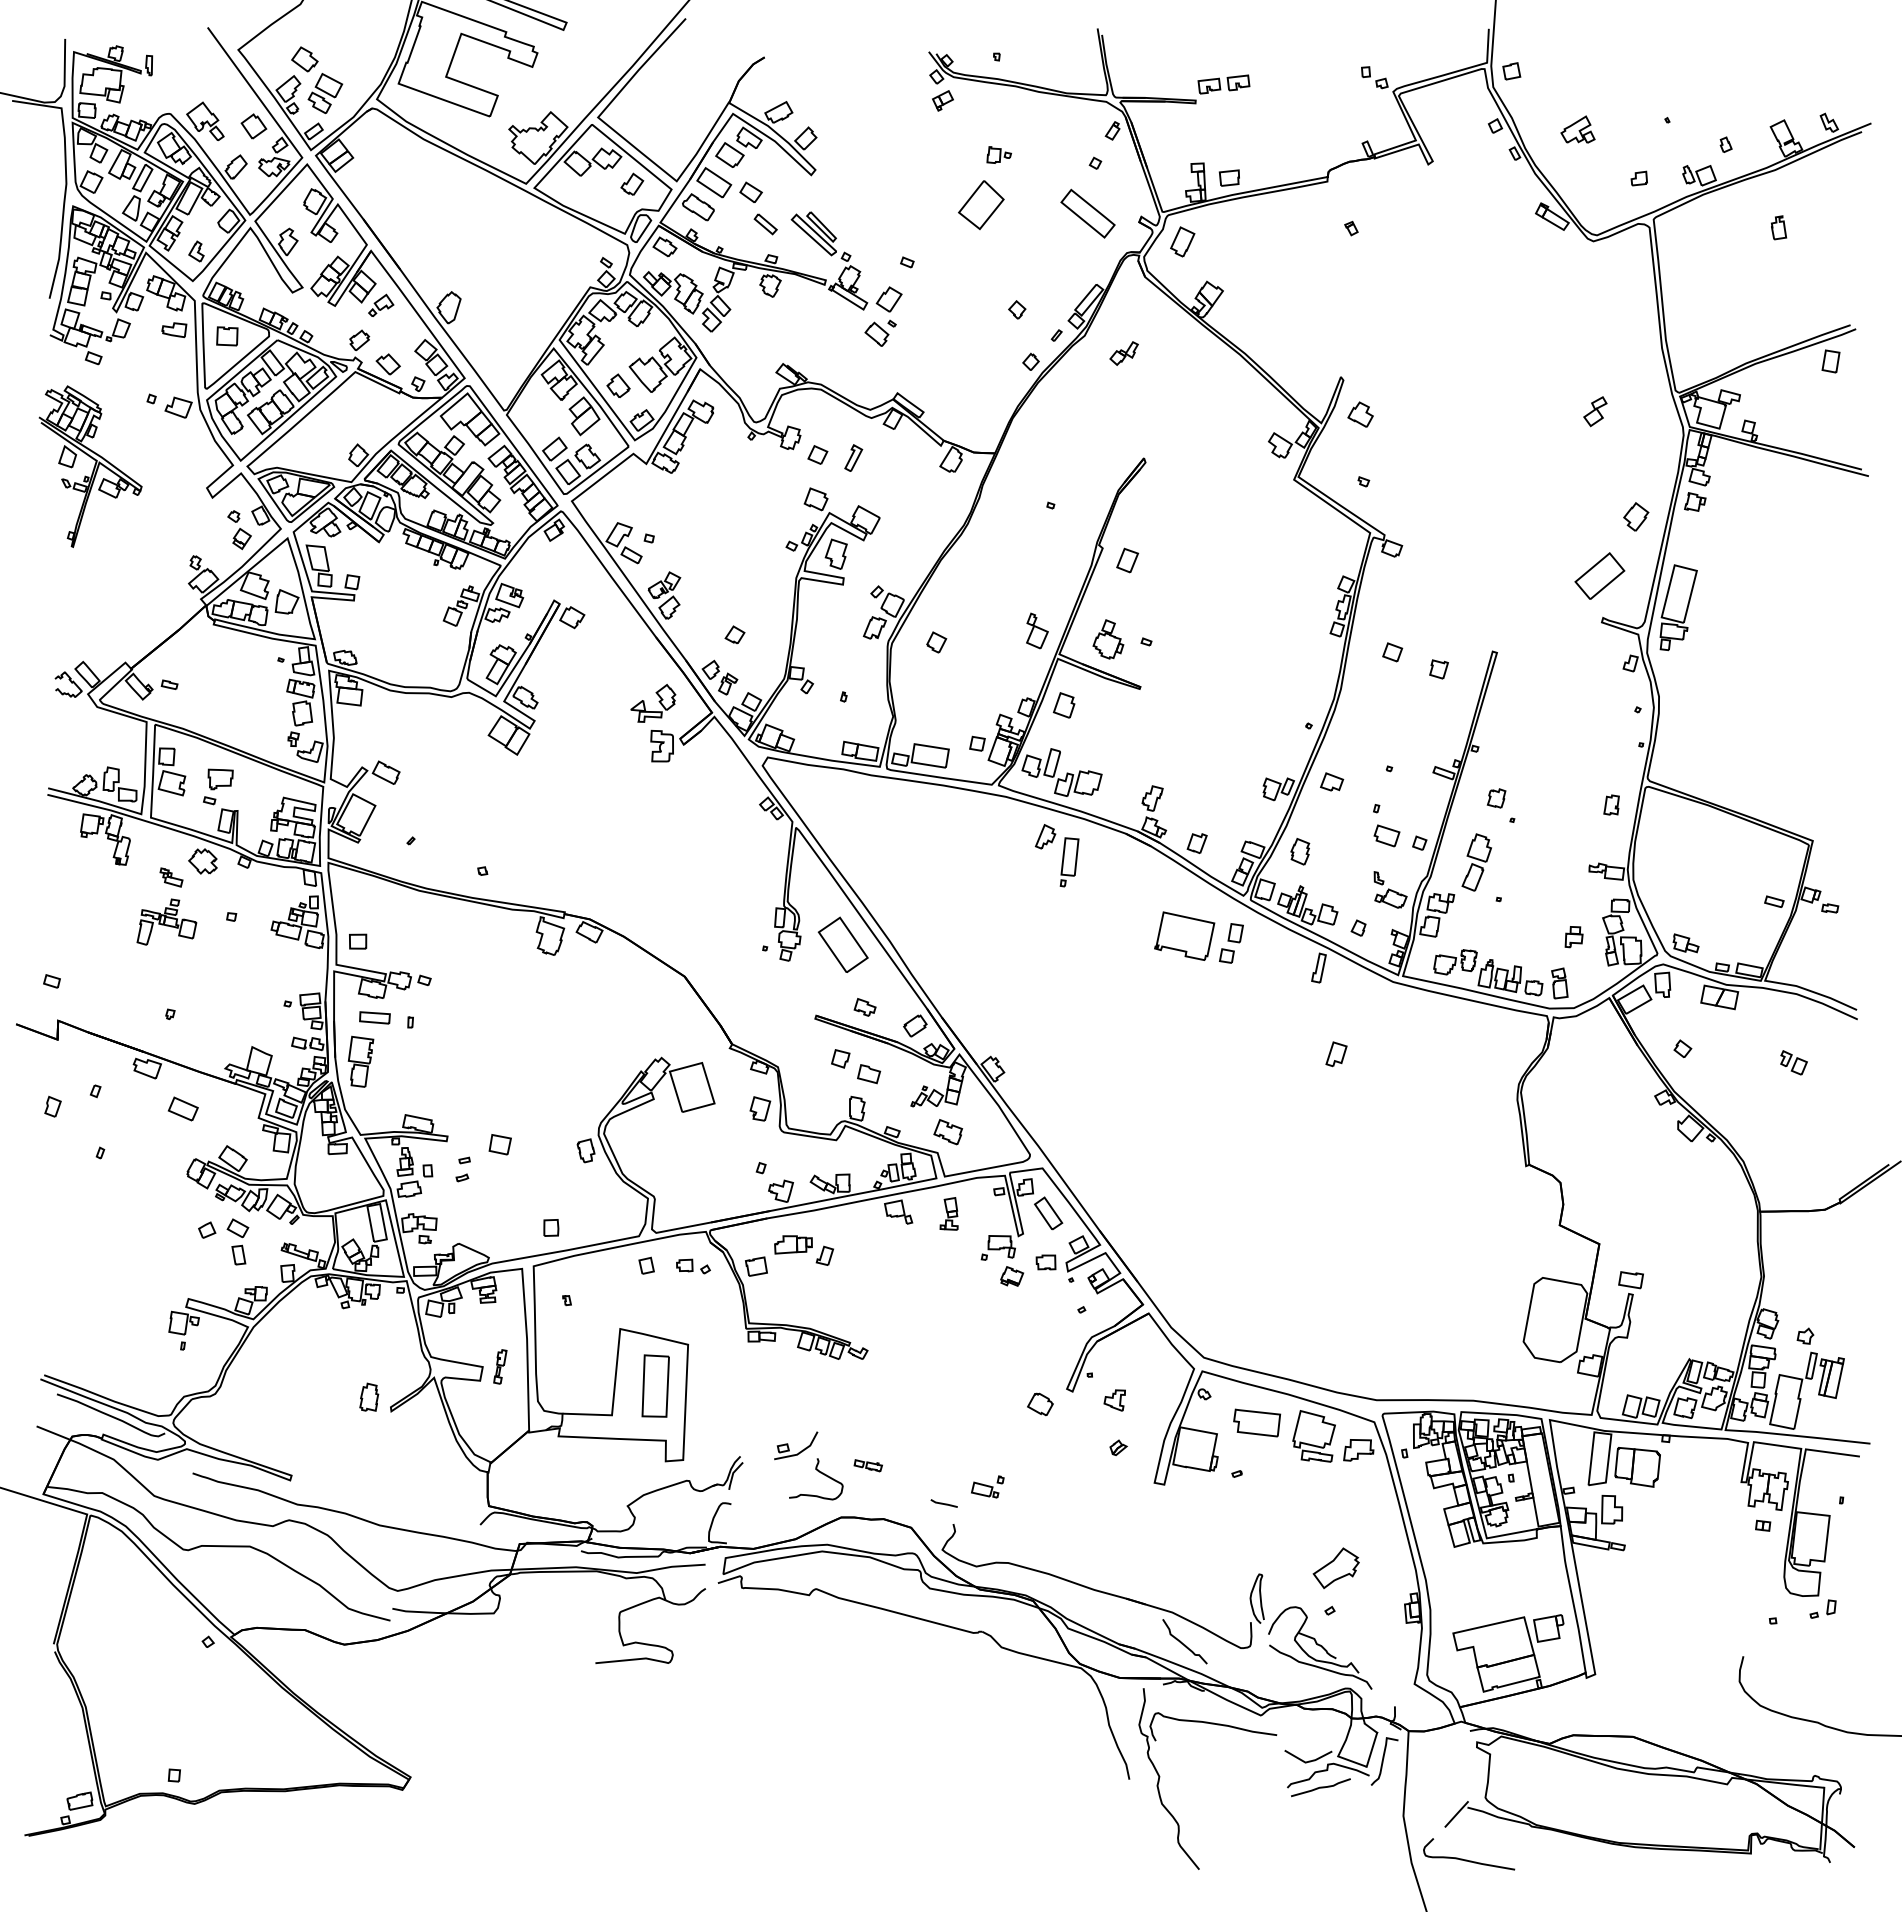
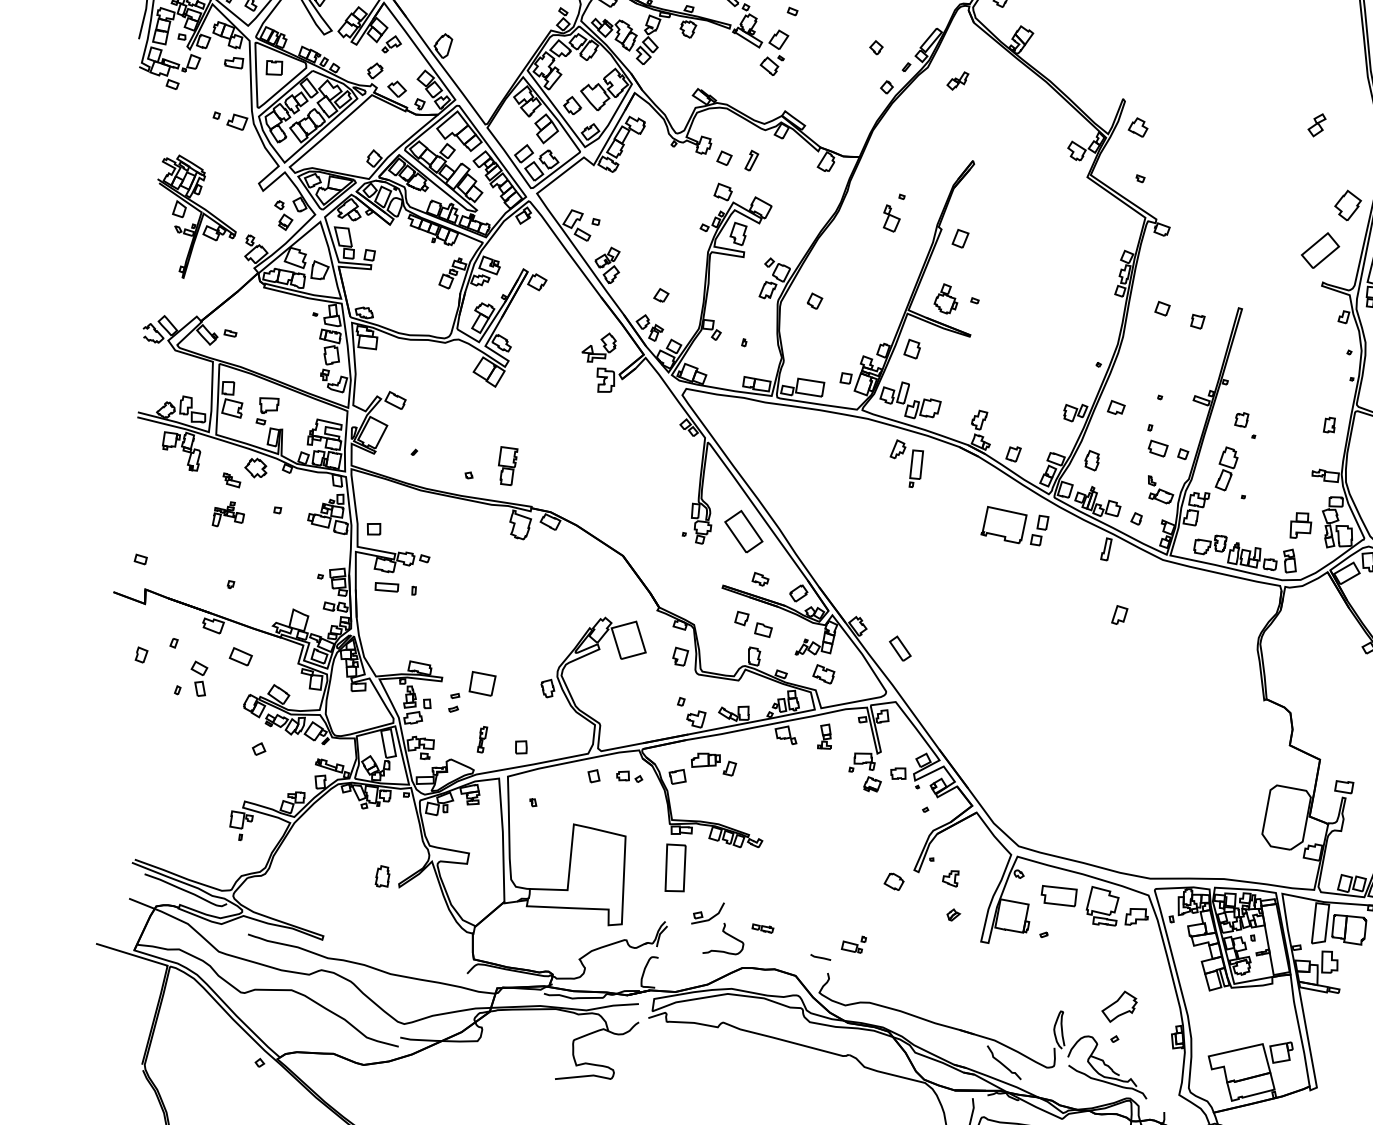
part: (90, 466) -> (196, 216), moved
part: (1636, 516) -> (1348, 205), size x1.4
part: (1037, 630) -> (891, 218), moved
part: (166, 921) -> (228, 513), size x0.7
part: (1573, 937) -> (1300, 526), size x1.6
part: (360, 1061) -> (507, 465), moved
part: (499, 1144) -> (481, 683), size x1.6
part: (1048, 1213) -> (900, 648), moved
part: (237, 1241) -> (199, 678), moved
part: (500, 1366) -> (482, 739), moved
part: (655, 1385) -> (675, 867), moved

